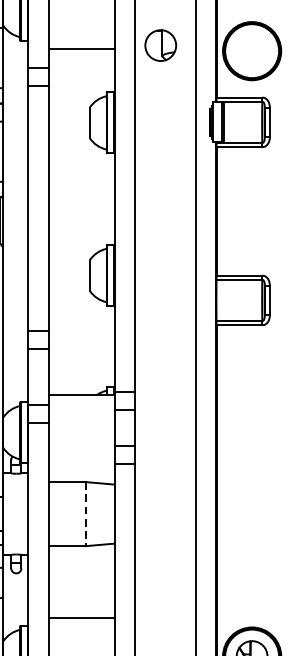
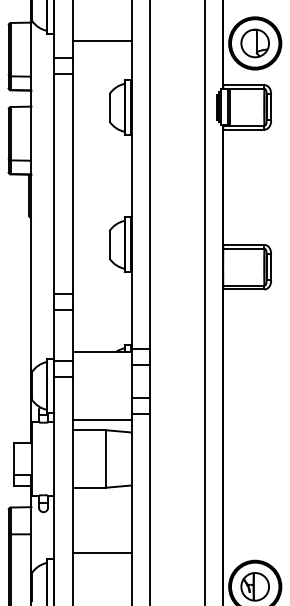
part: (159, 45) -> (254, 43), moved
line: (80, 471) -> (101, 420), added
line: (85, 513) -> (105, 458), dashed -> solid

